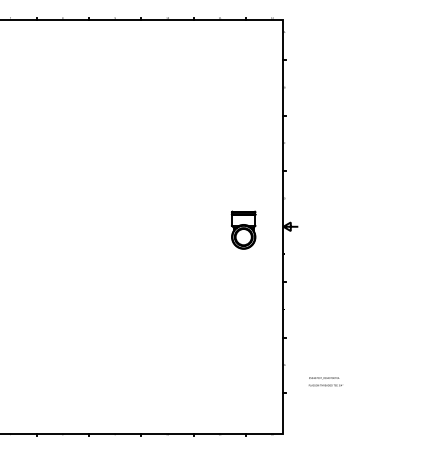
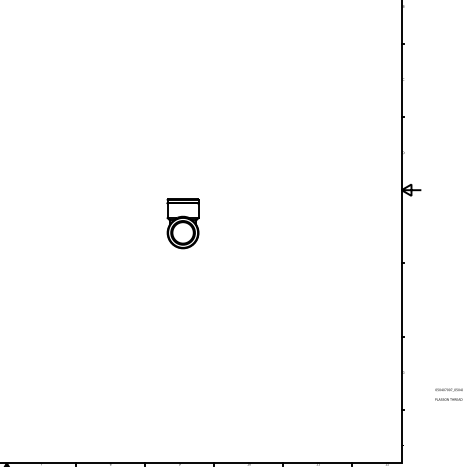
part: (243, 229) -> (182, 222), moved

